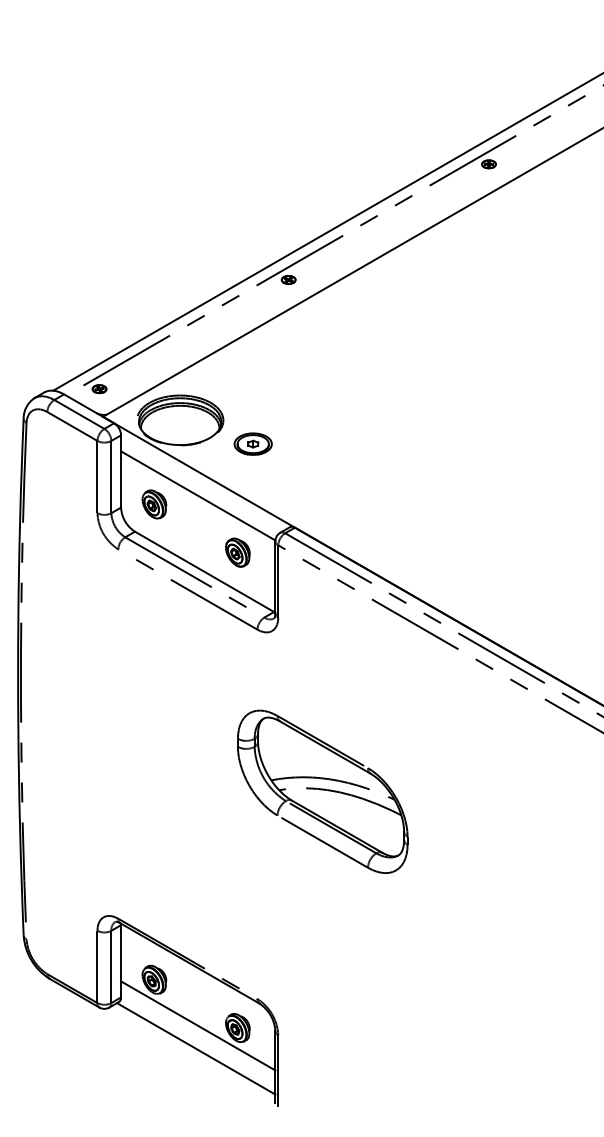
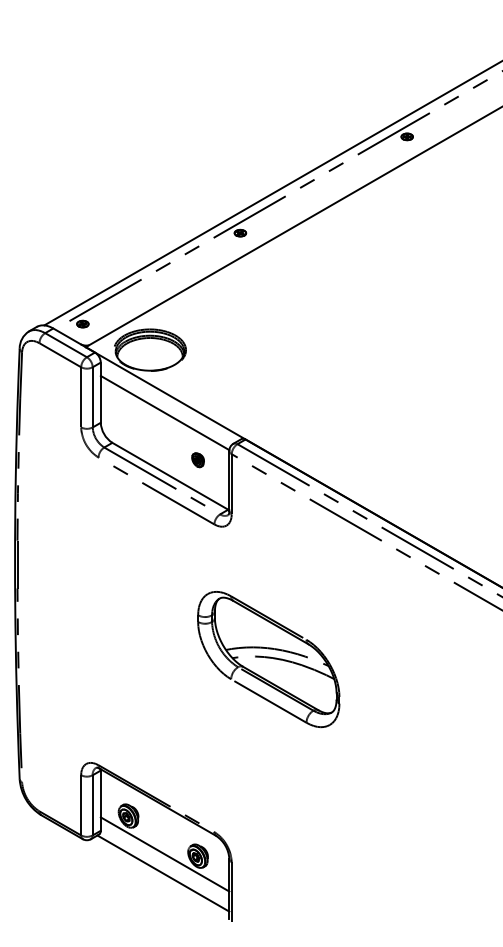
part: (252, 443) -> (210, 369), removed
part: (154, 503) -> (128, 419), removed
part: (237, 551) -> (197, 459), size x0.6

